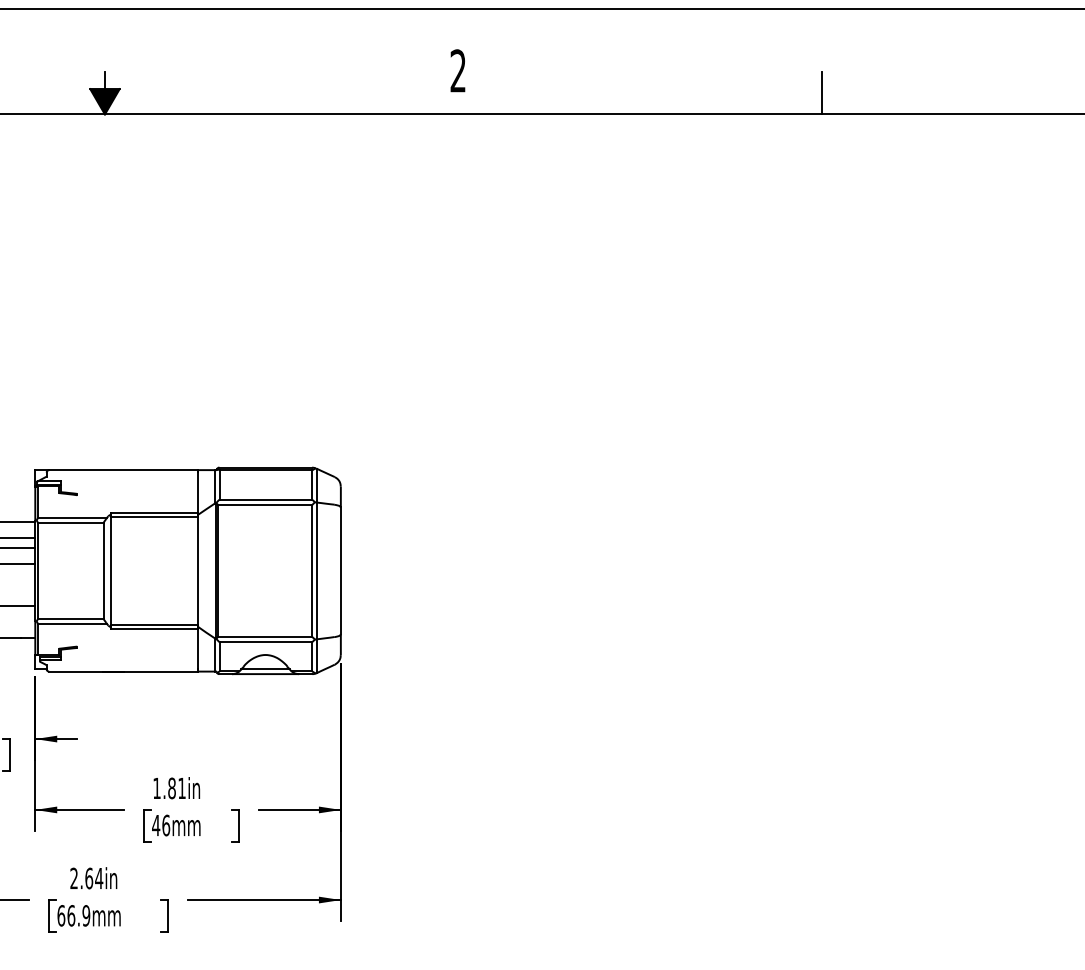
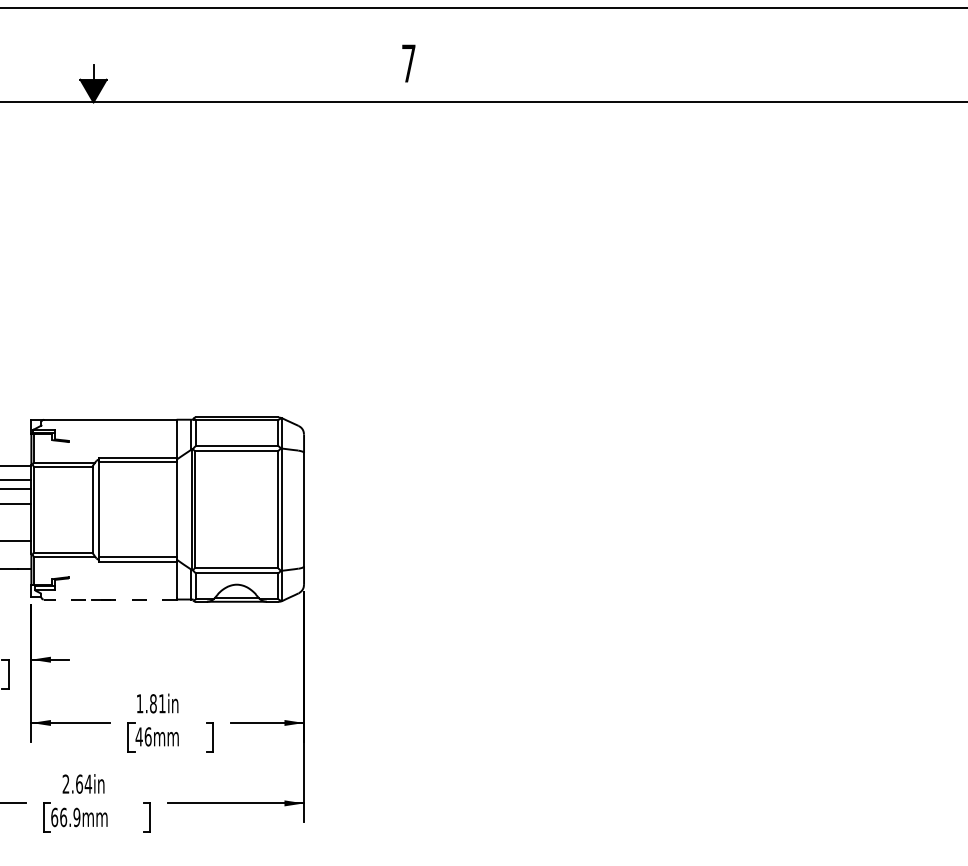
text: (457, 70) -> (408, 63), 2 -> 7
line: (822, 93) -> (733, 83), removed
line: (122, 671) -> (109, 599), solid -> dashed

